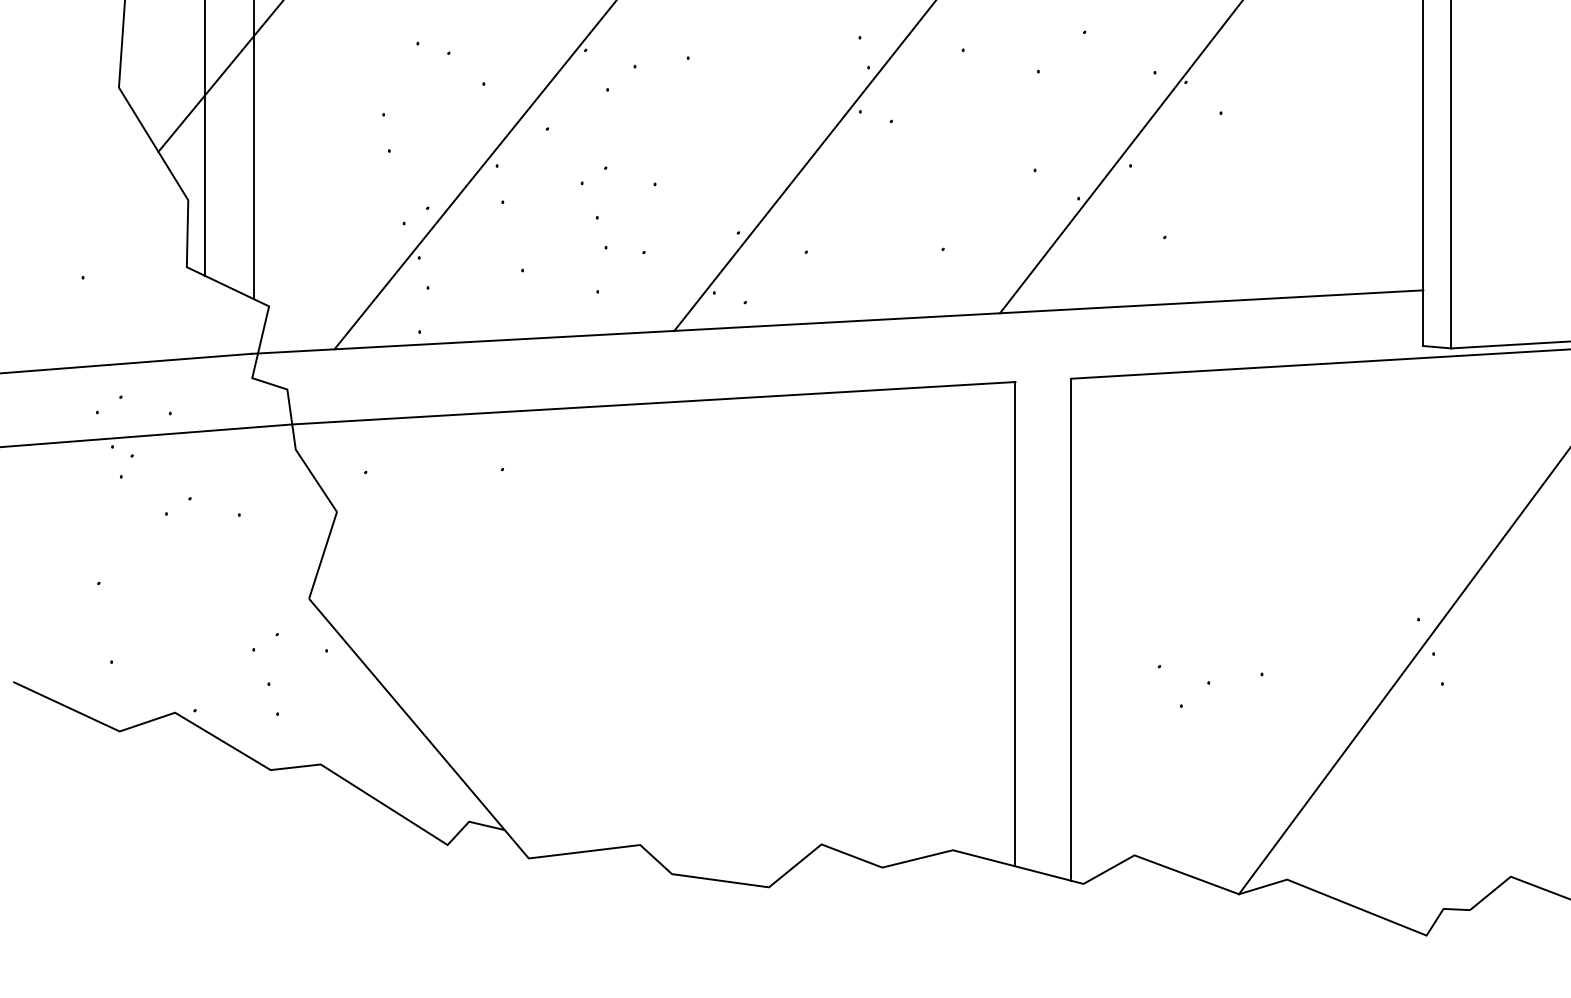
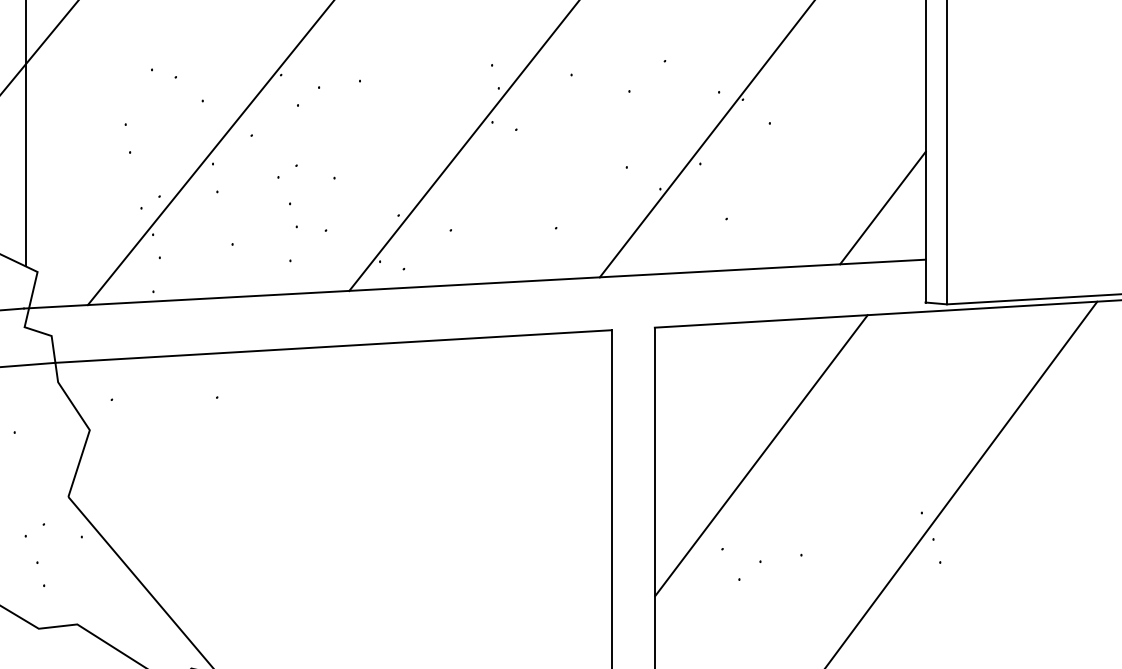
line: (1367, 223) -> (882, 208), added
line: (1209, 544) -> (761, 455), added

